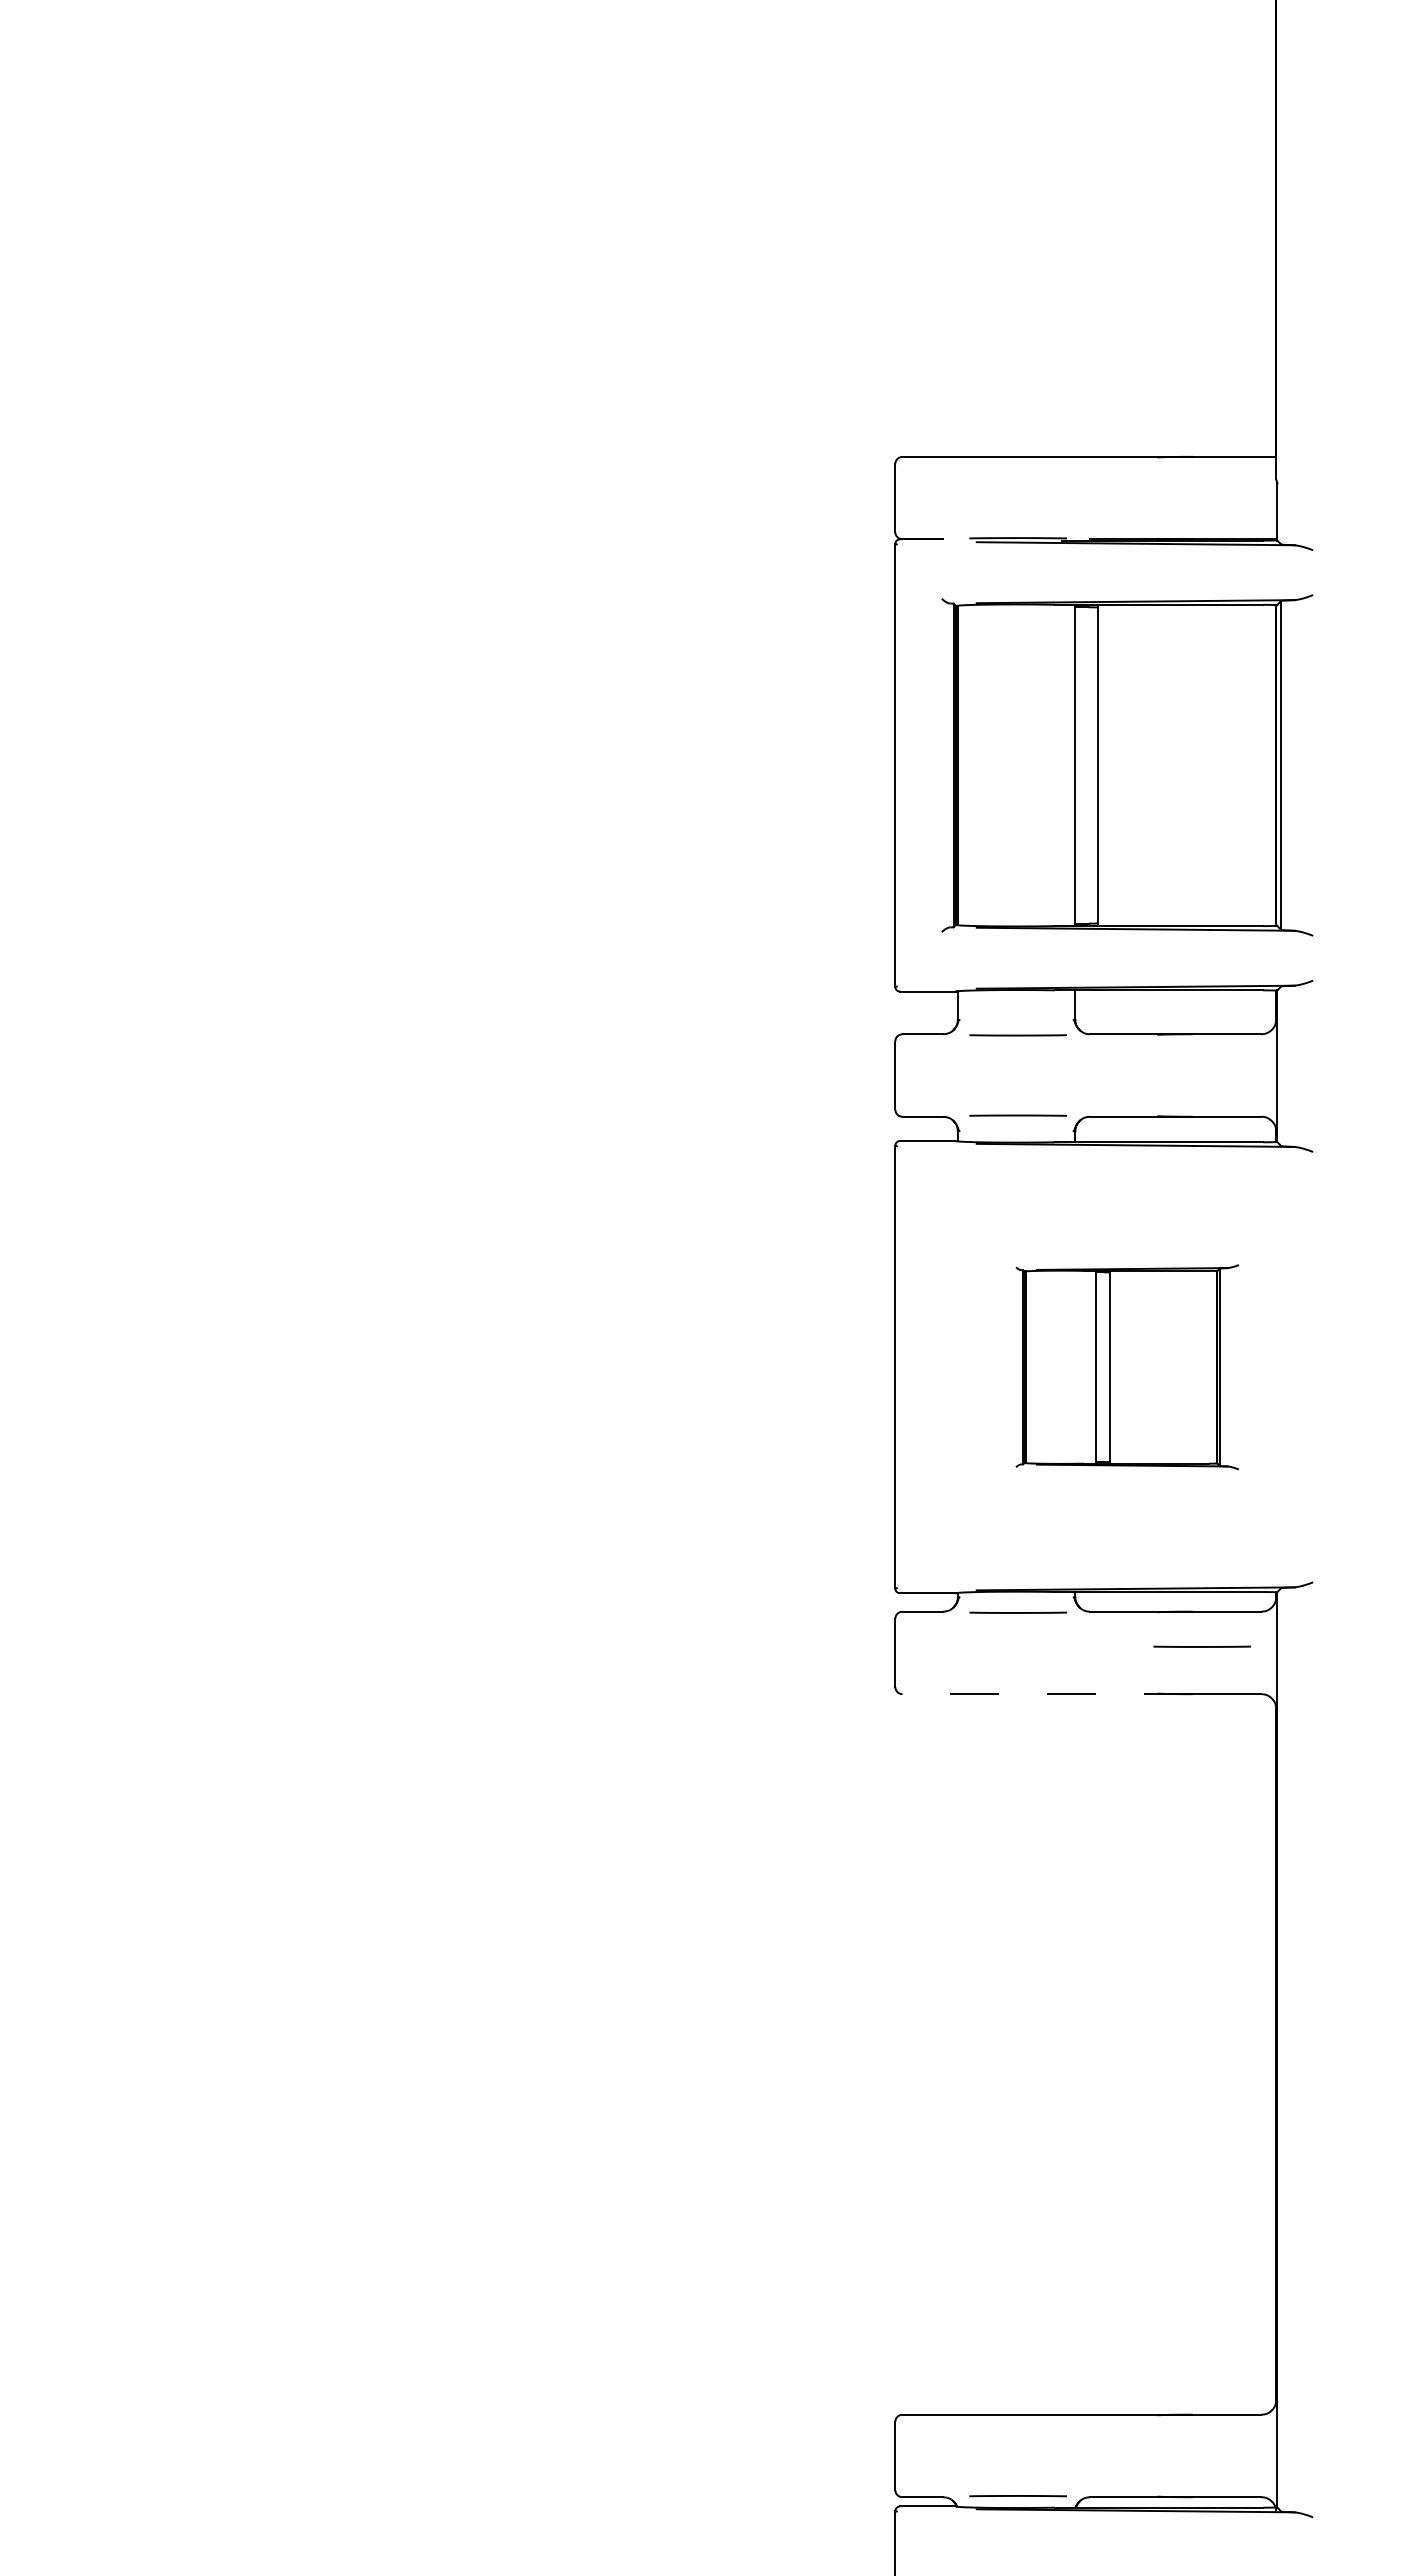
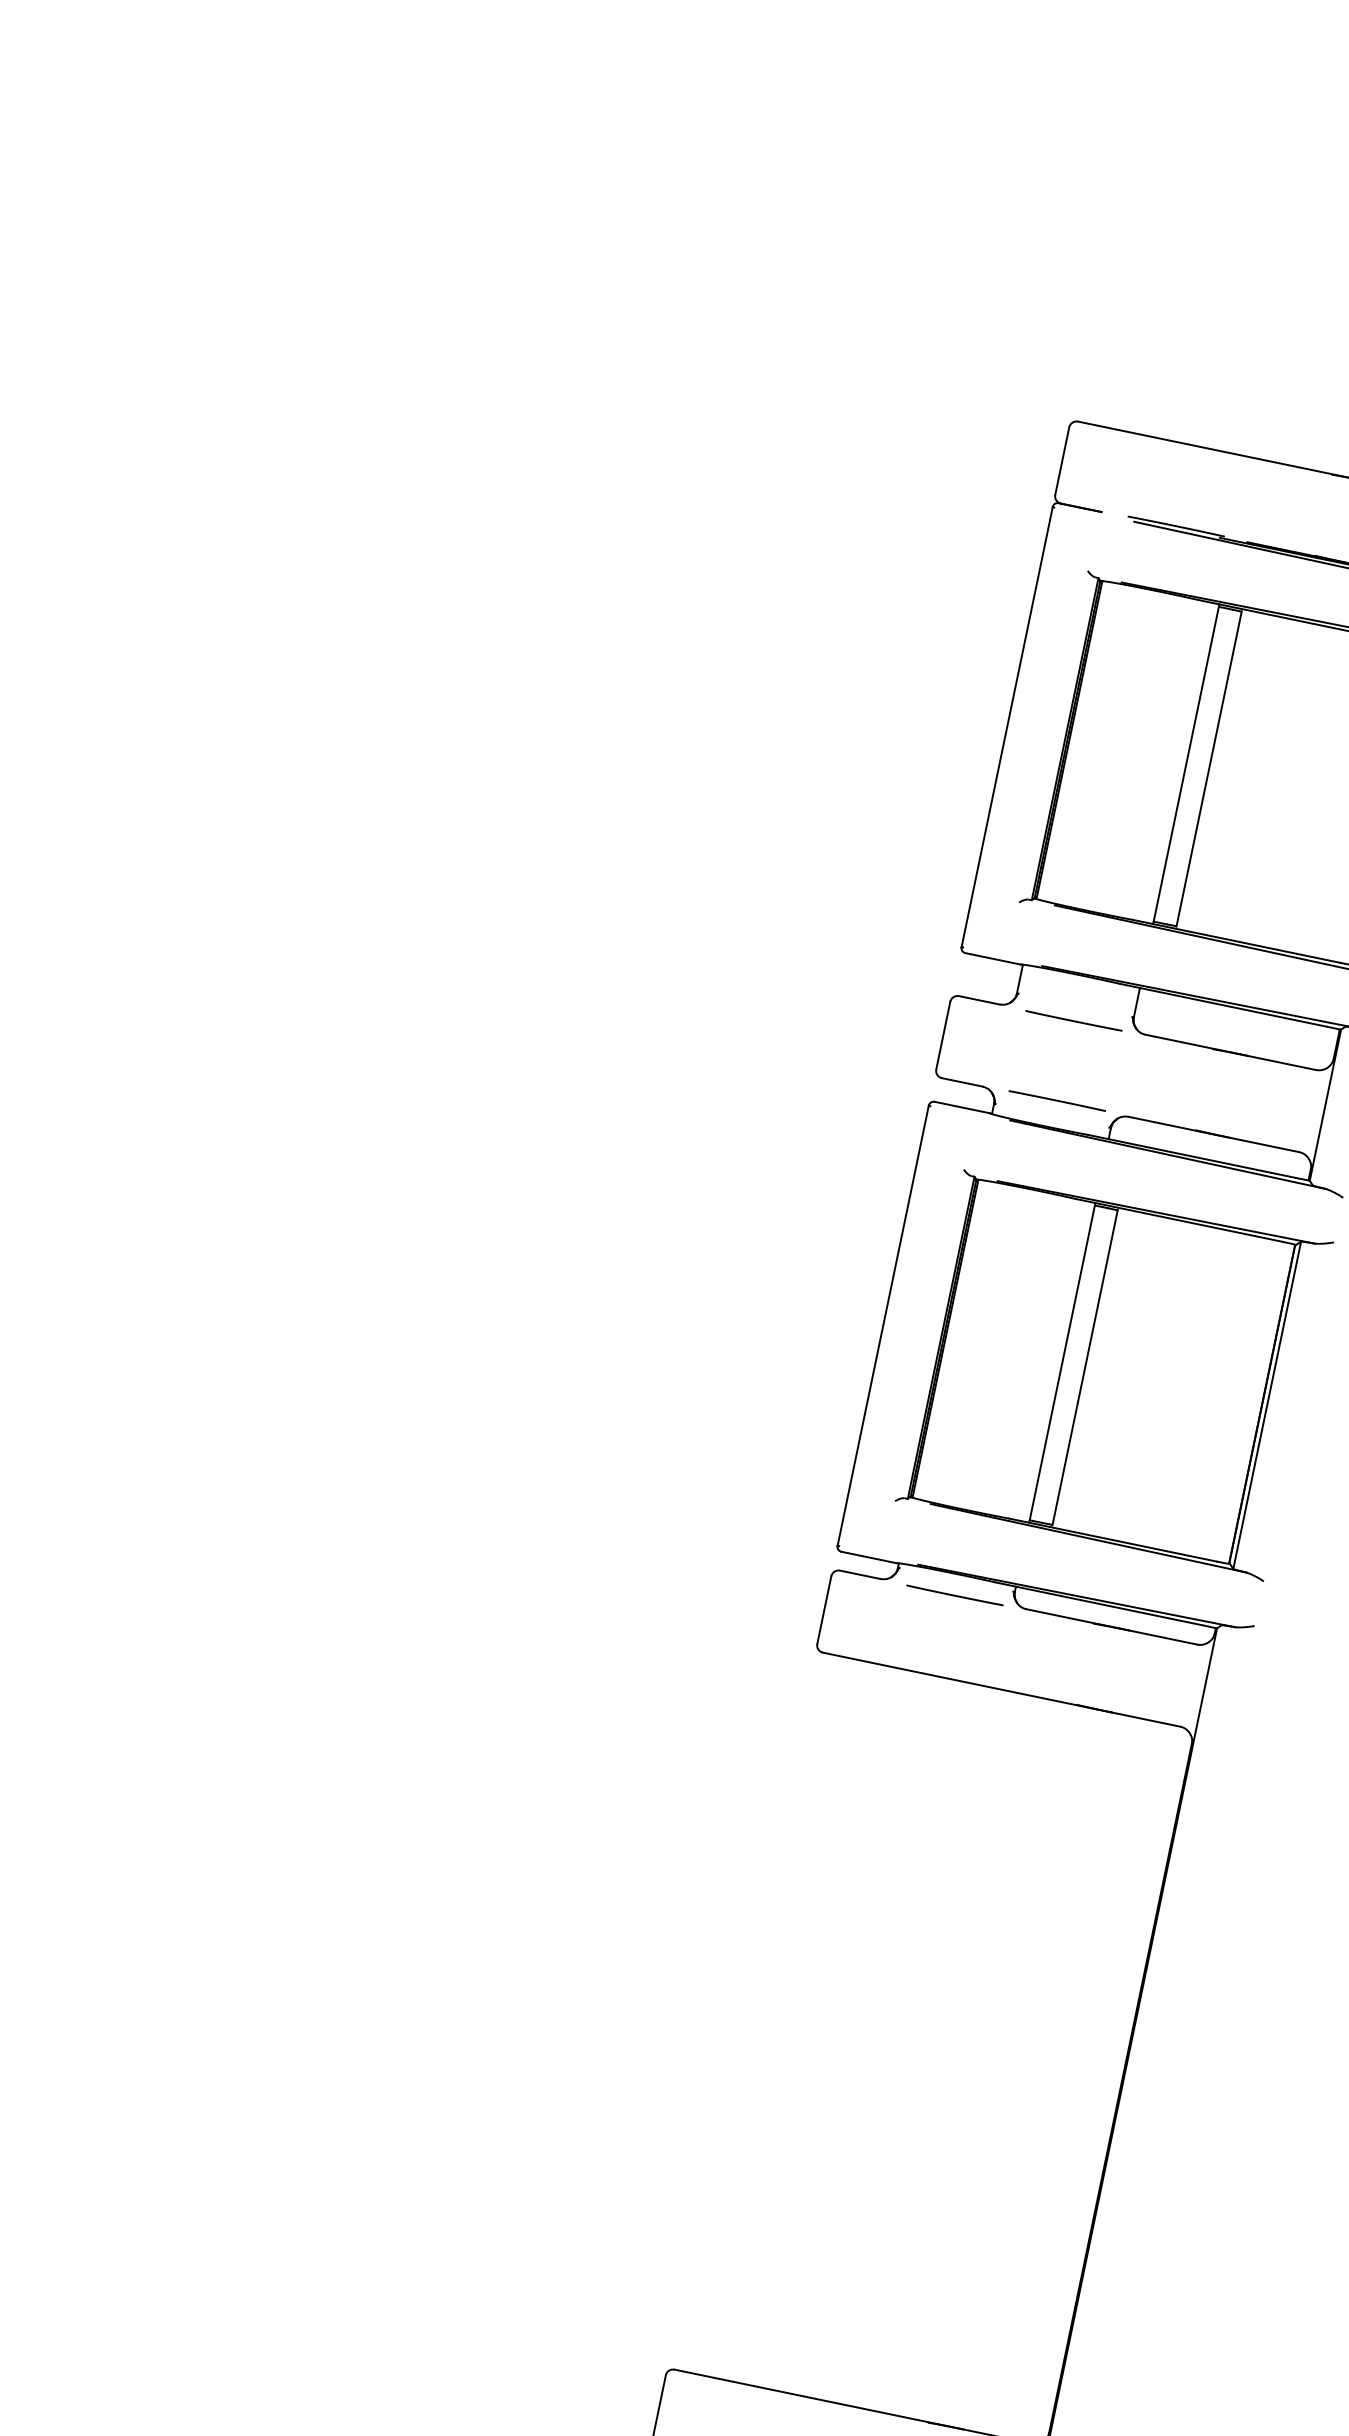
part: (1127, 1367) -> (1114, 1374), size x1.67
line: (1201, 1646) -> (1130, 1666), removed
line: (1047, 1694) -> (967, 1682), dashed -> solid

